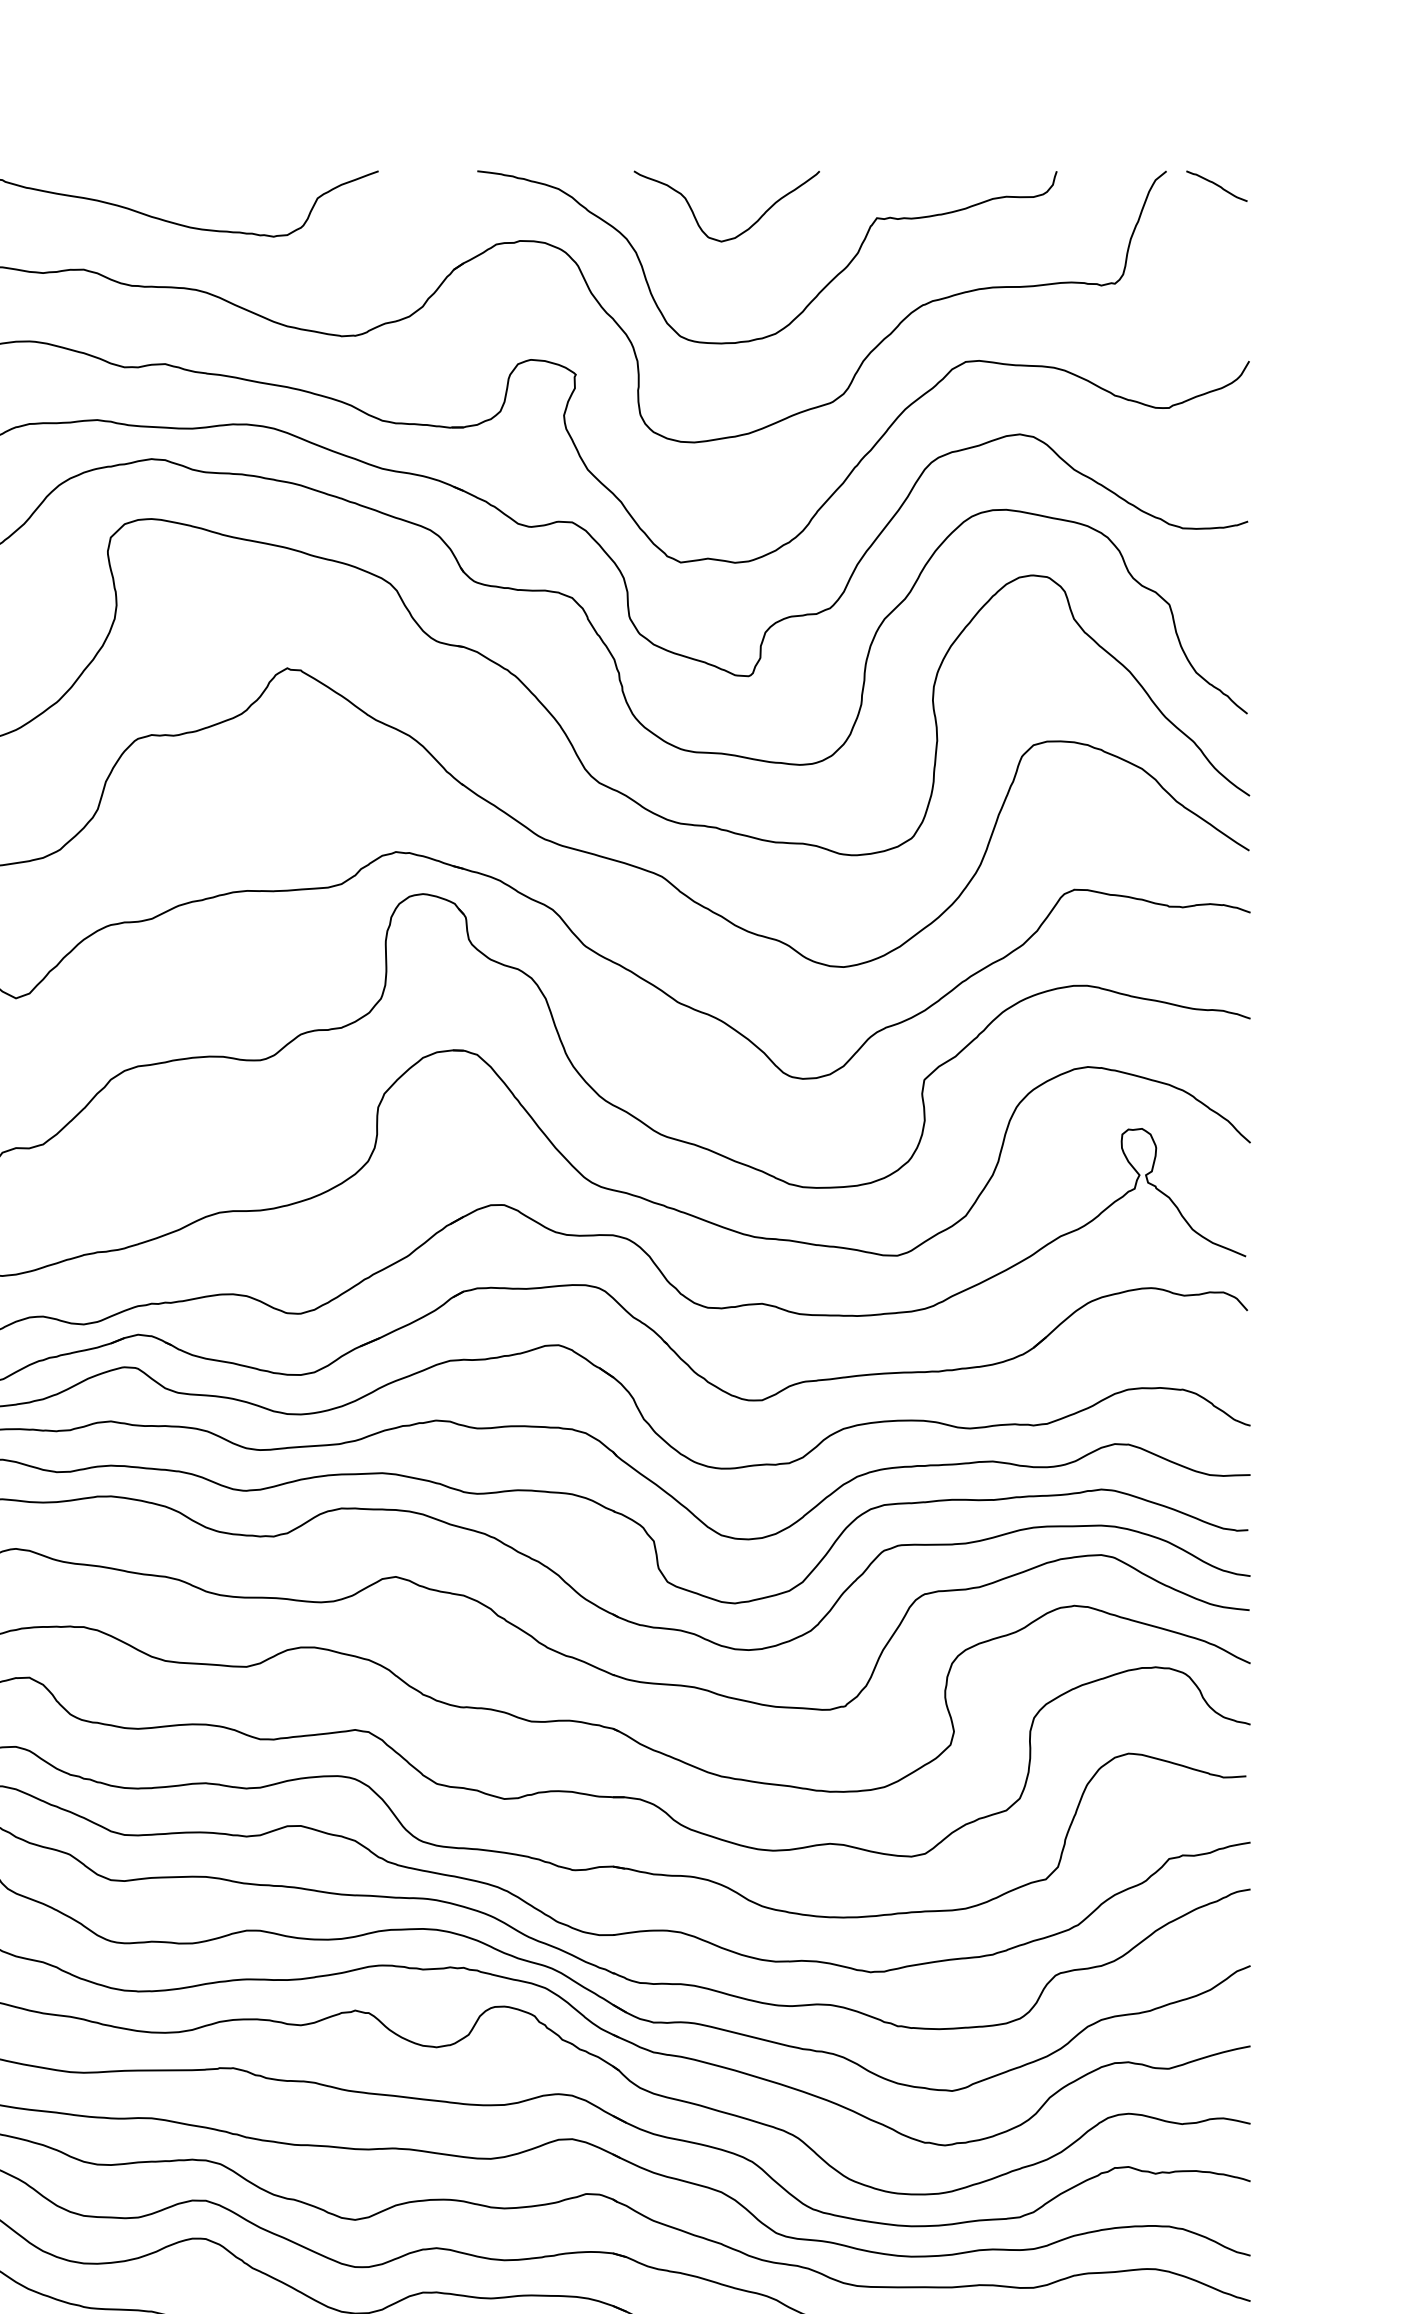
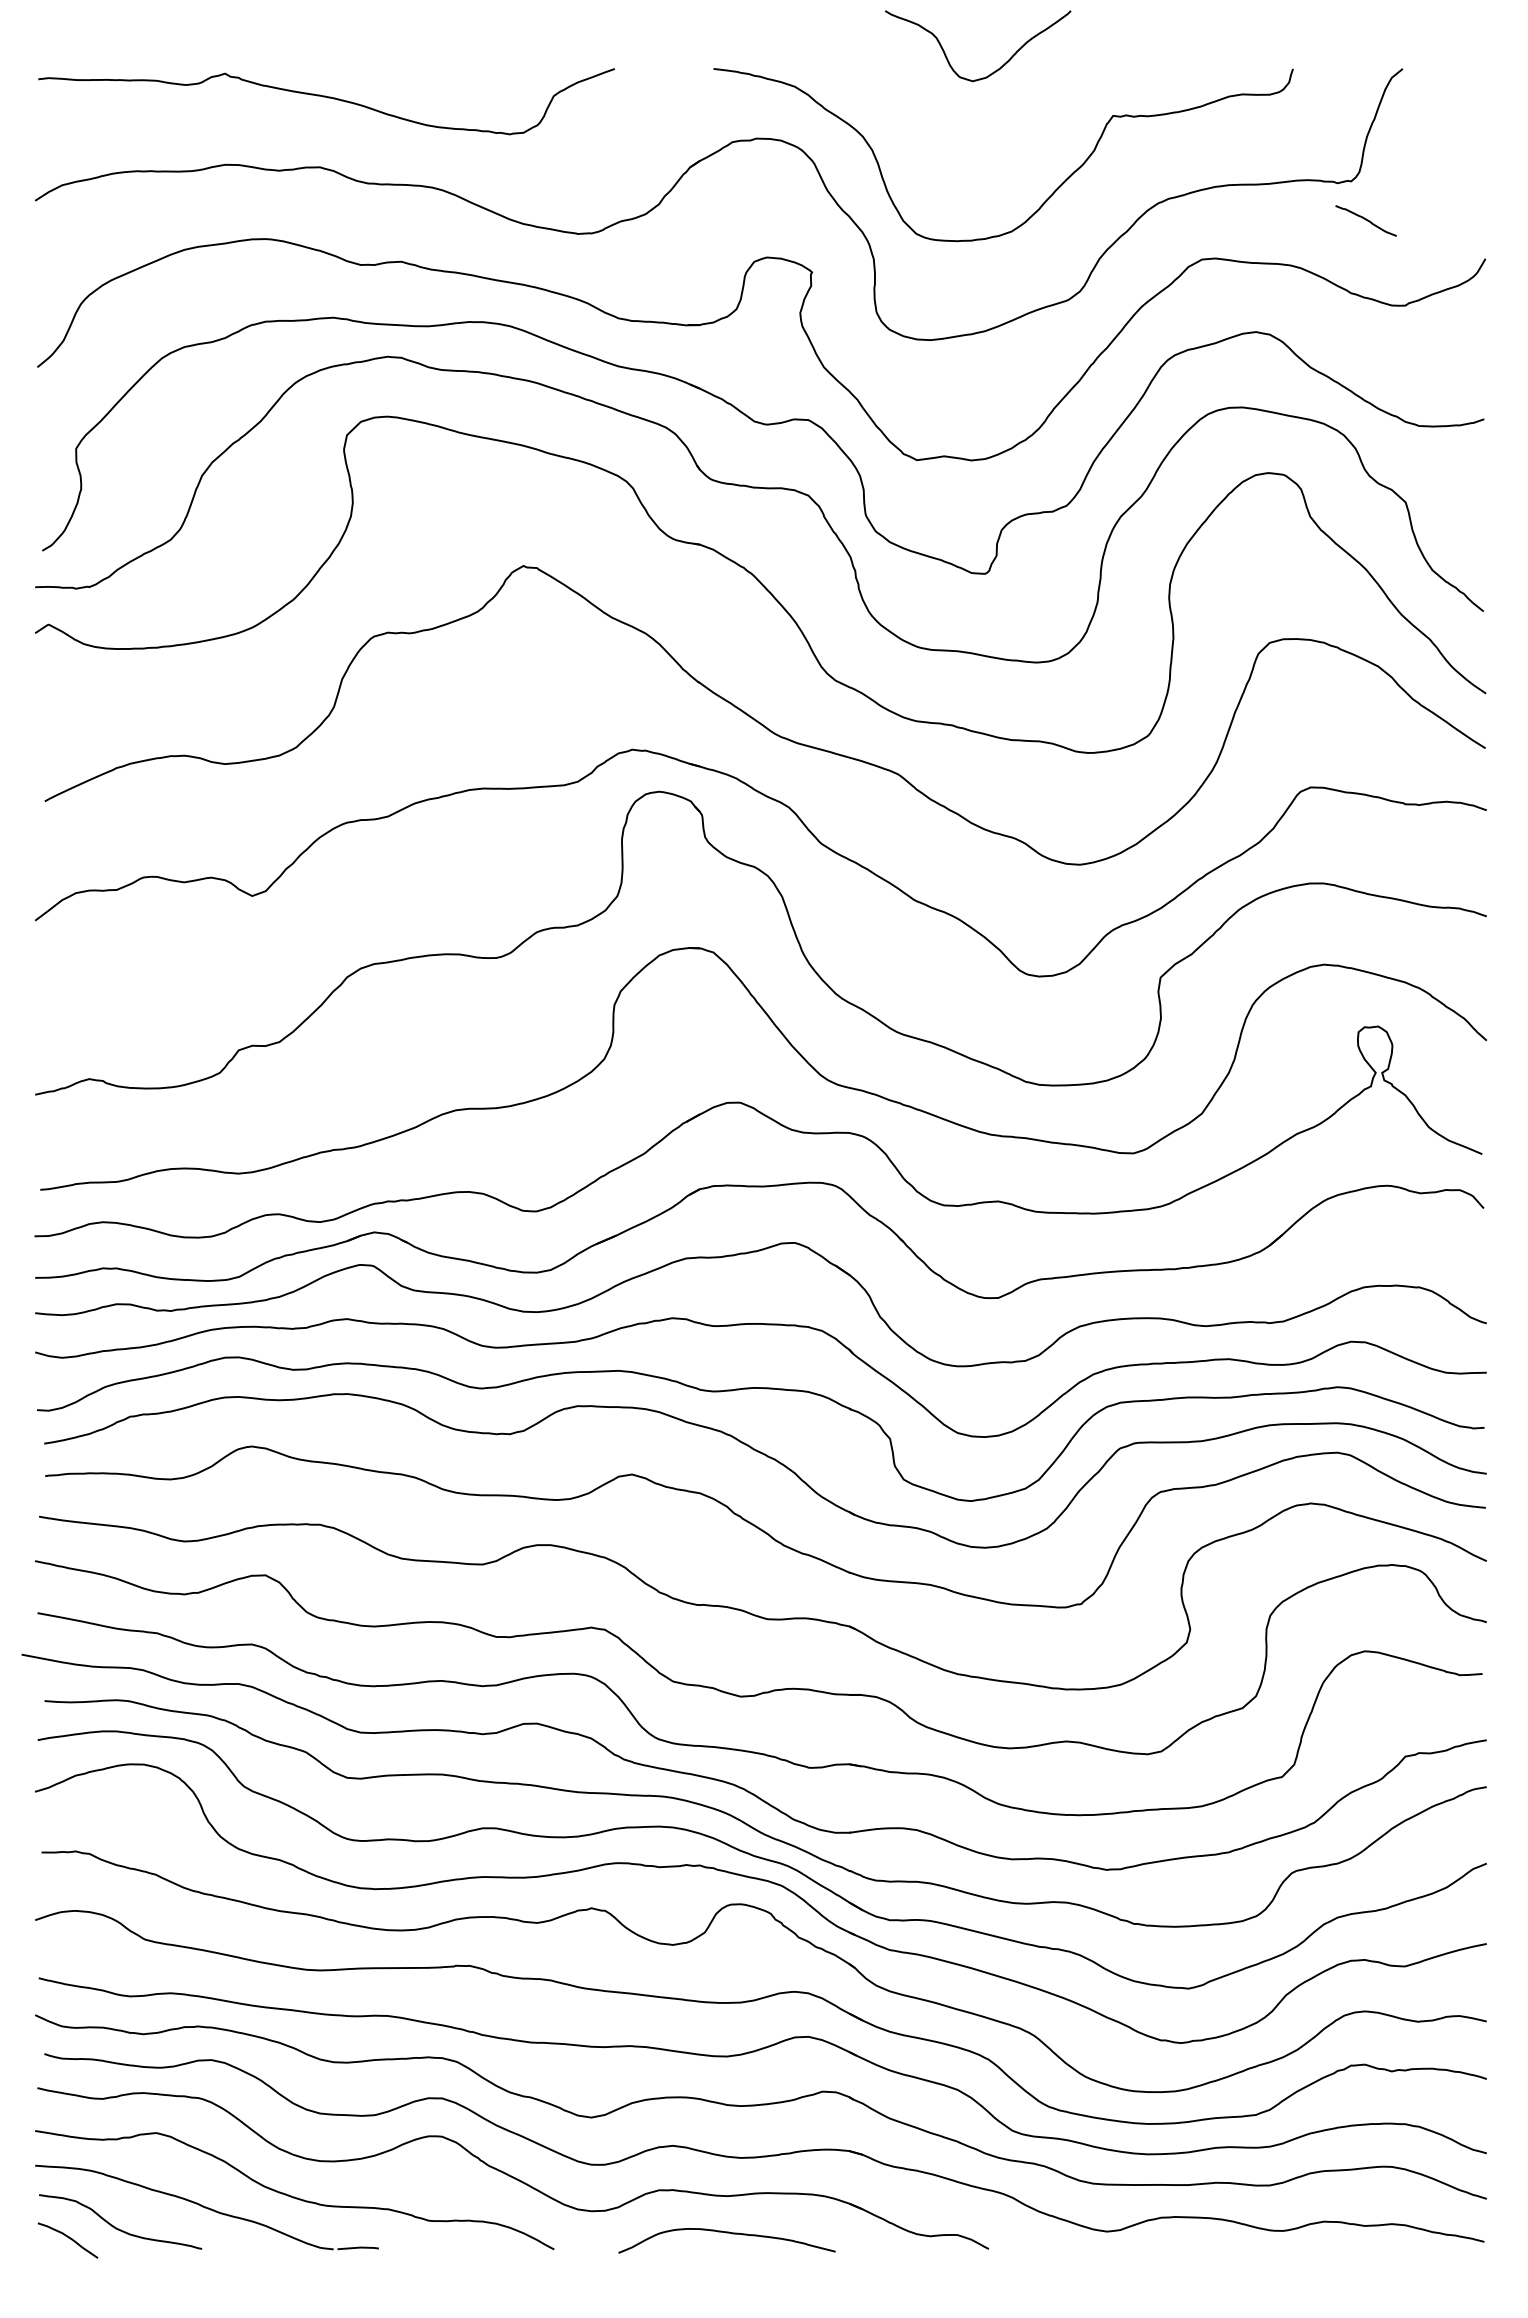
curve: (1216, 185) -> (1365, 220), moved
curve: (742, 231) -> (993, 71), moved

